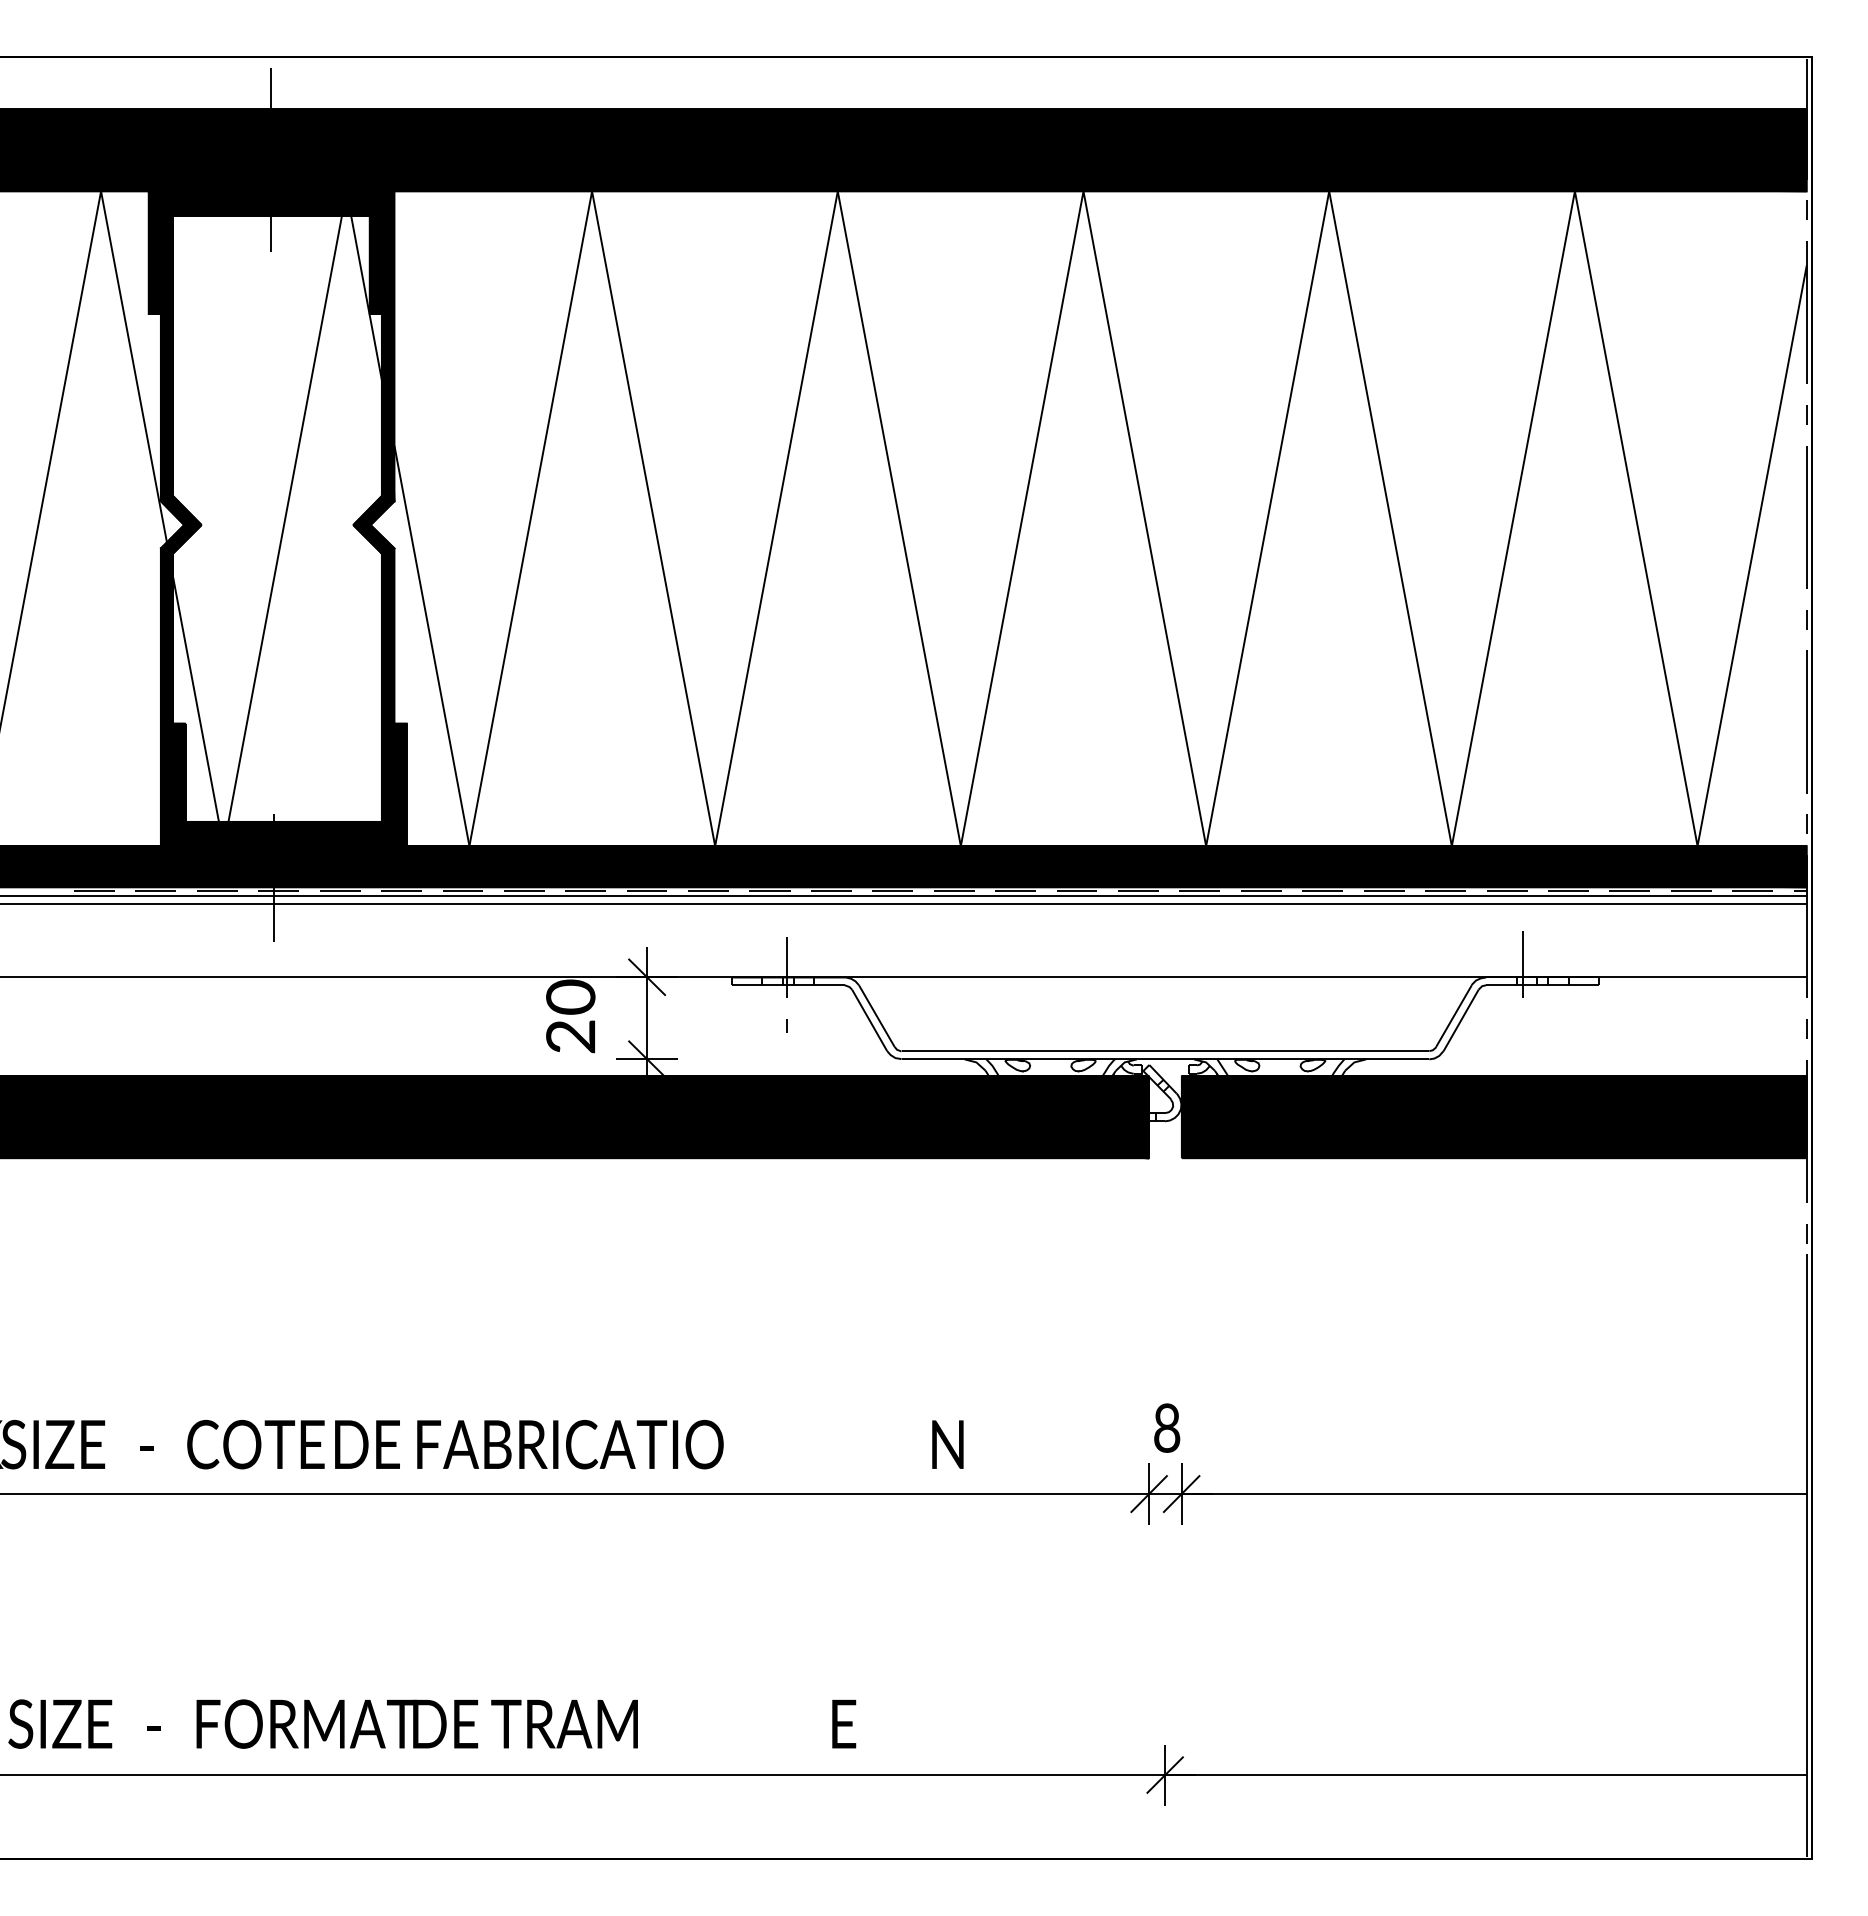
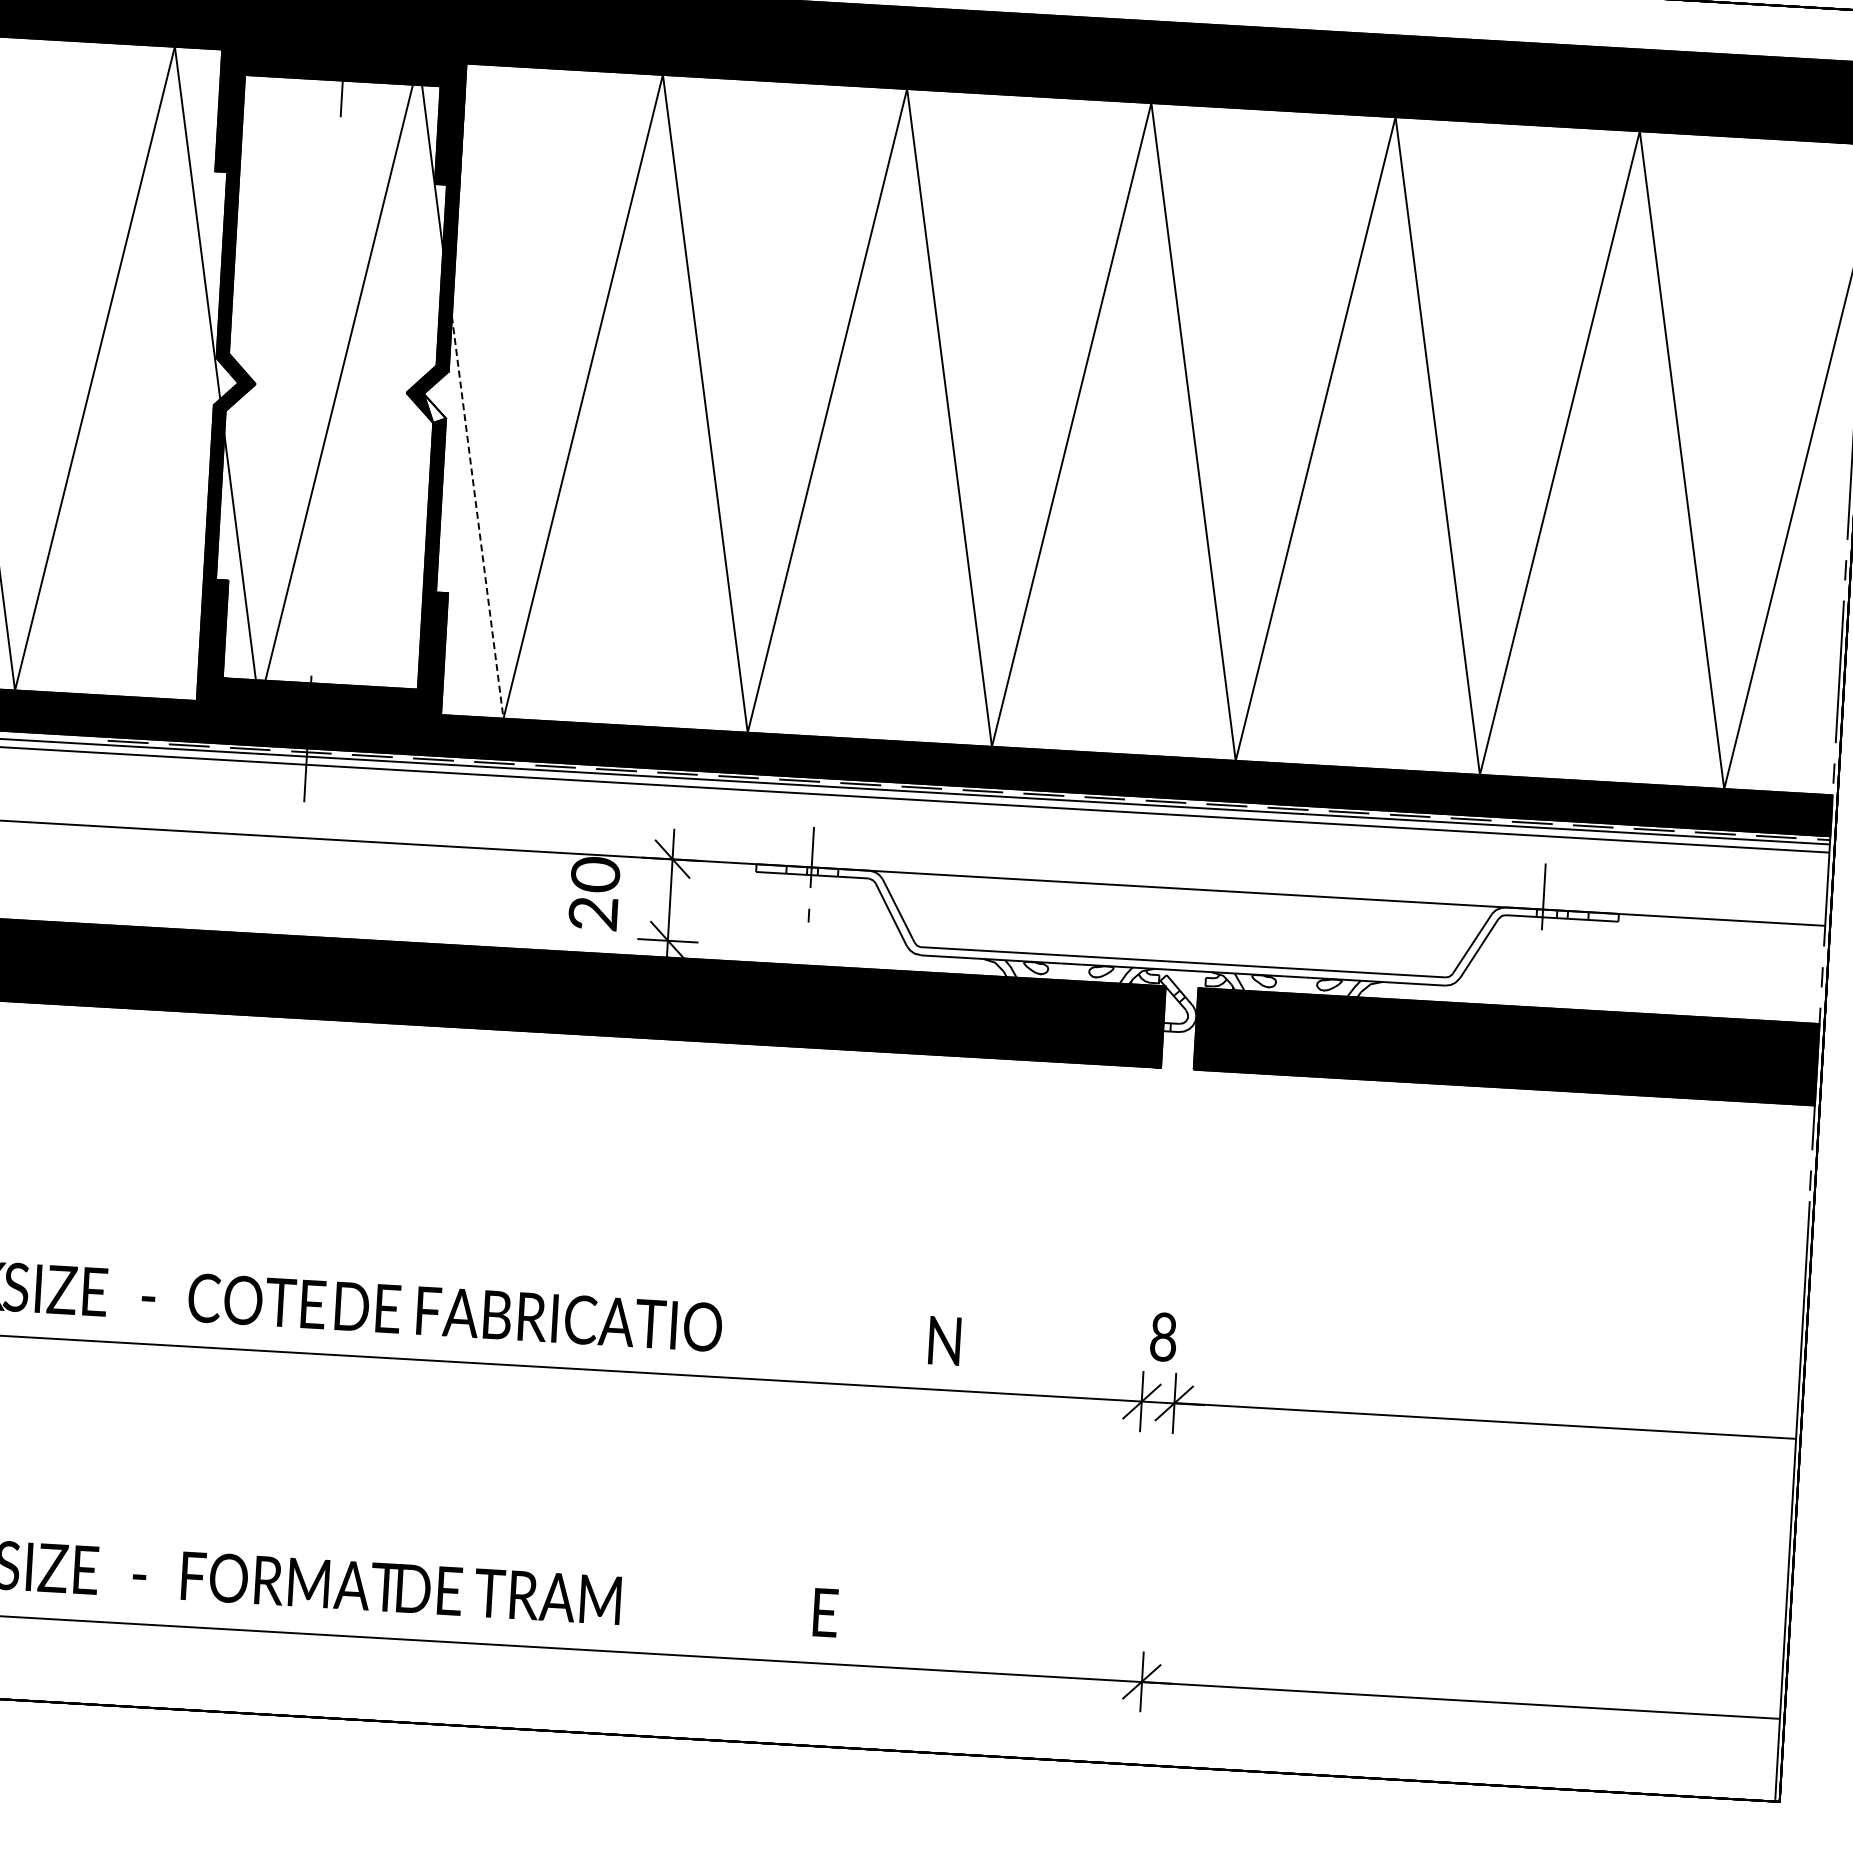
fill: (382, 539) -> (434, 408), removed
line: (431, 645) -> (477, 517), solid -> dashed

